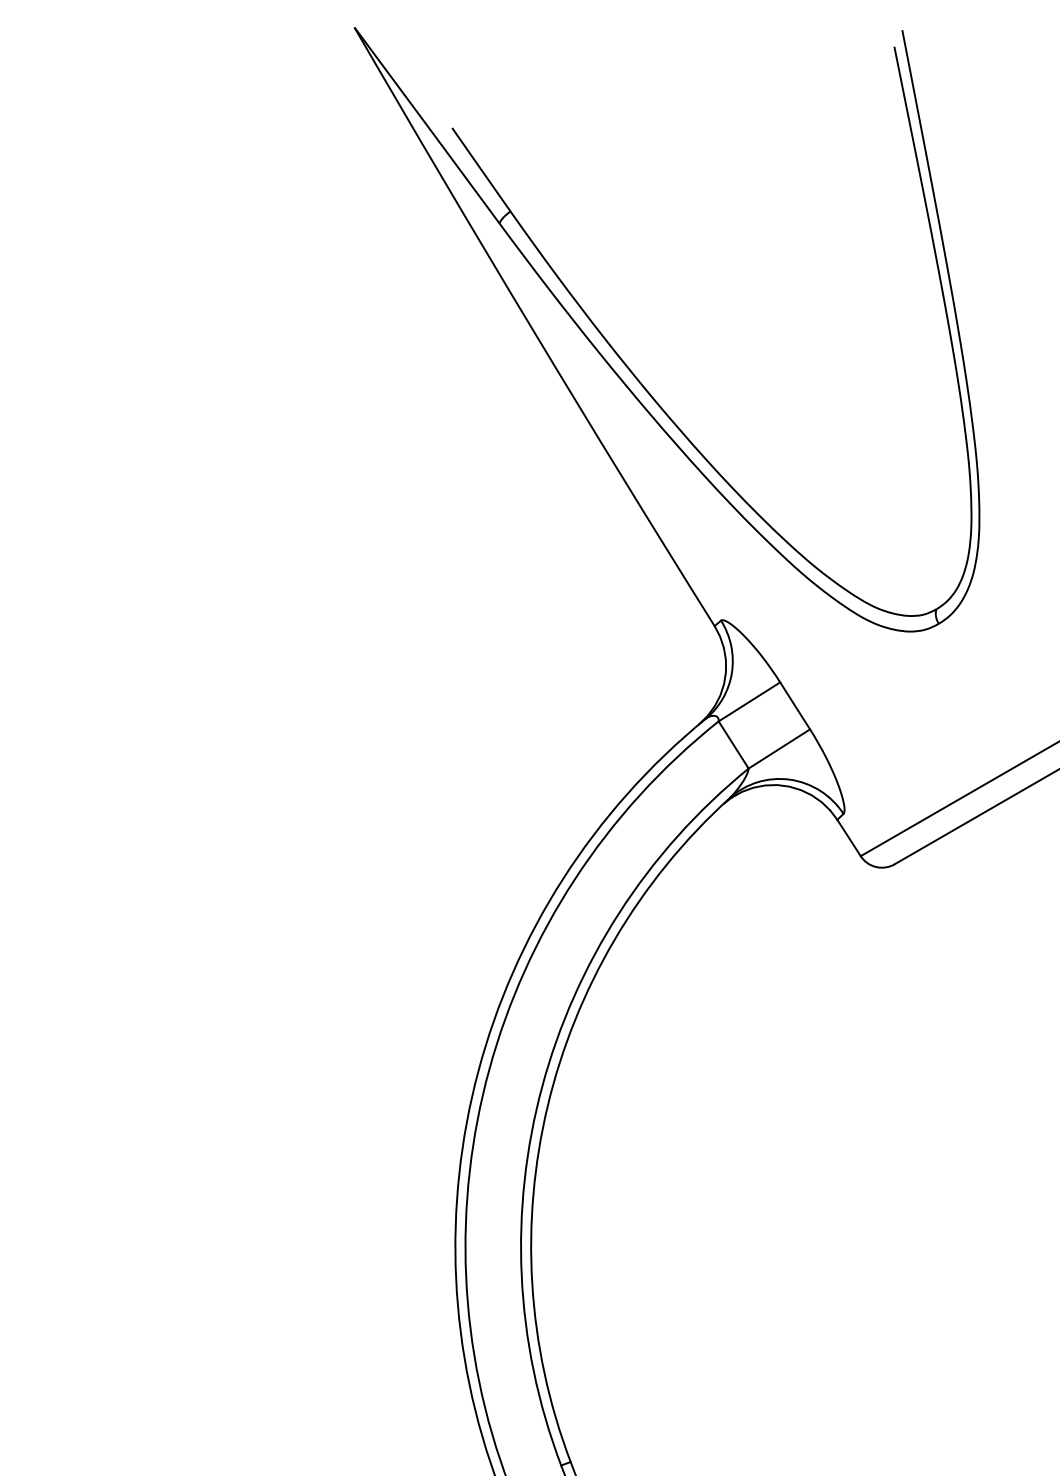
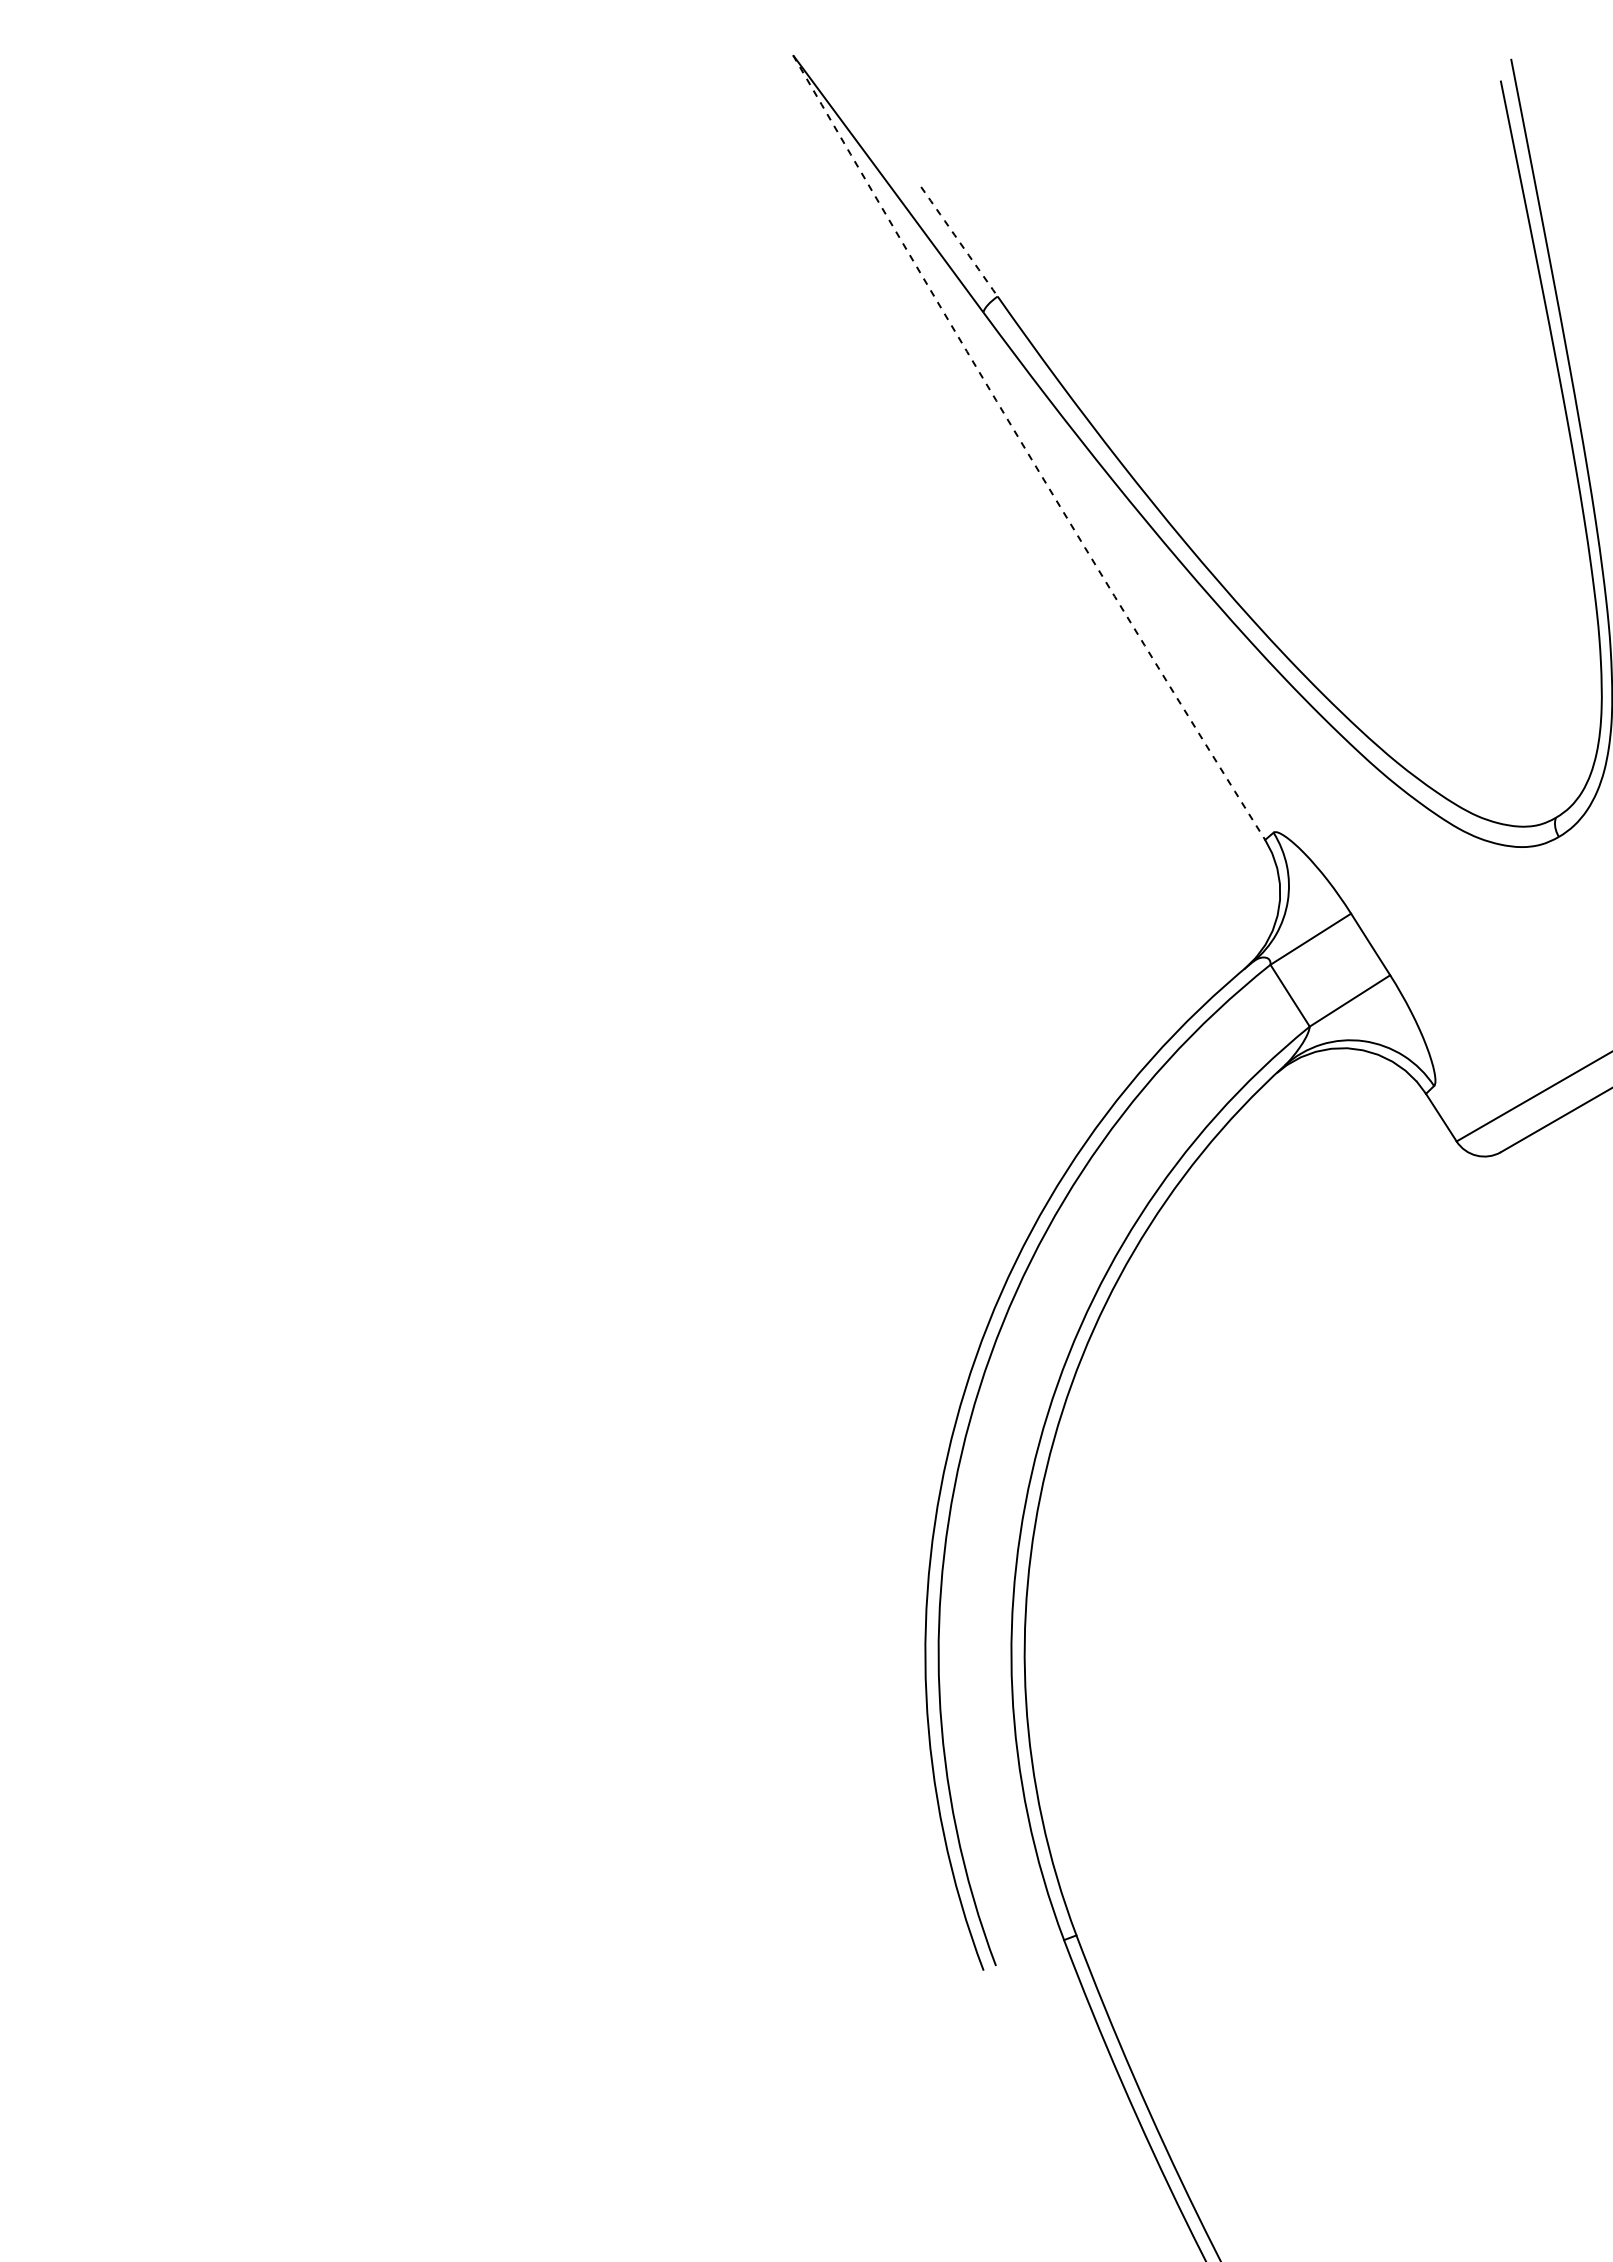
arc: (481, 169) -> (959, 241), solid -> dashed
arc: (531, 328) -> (1025, 449), solid -> dashed

